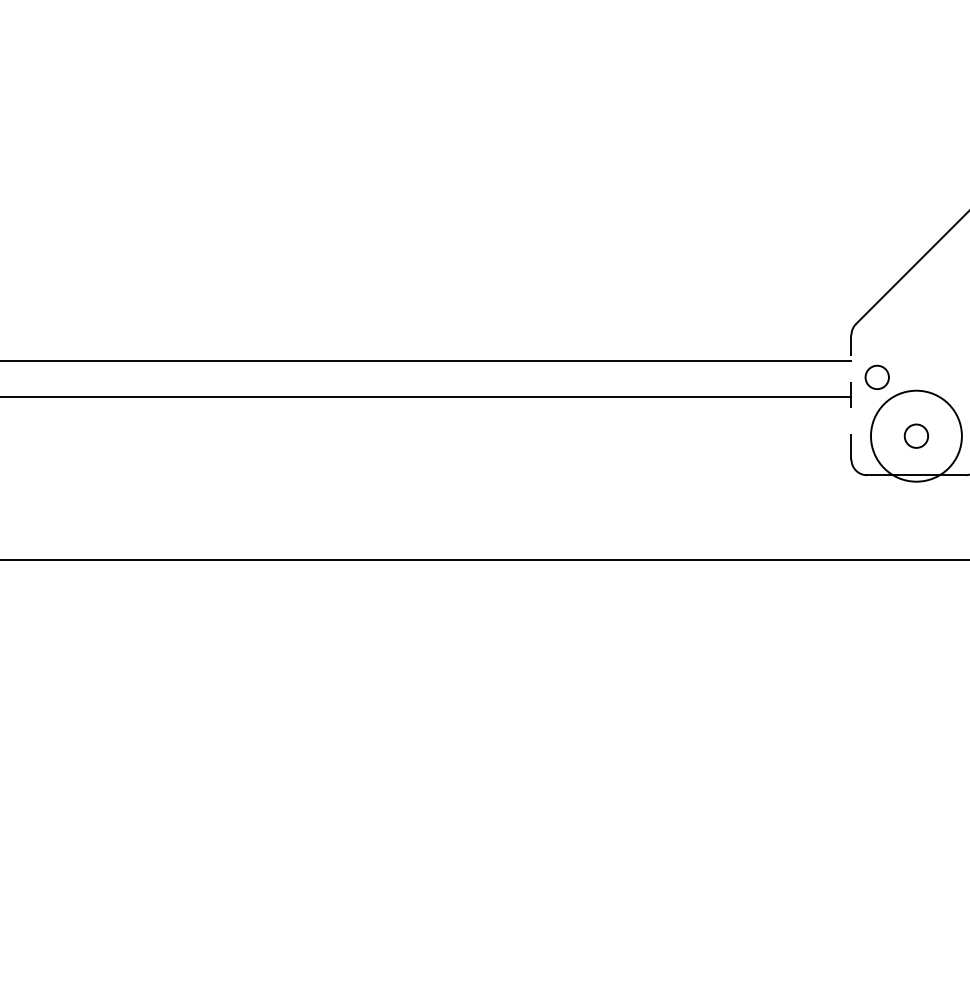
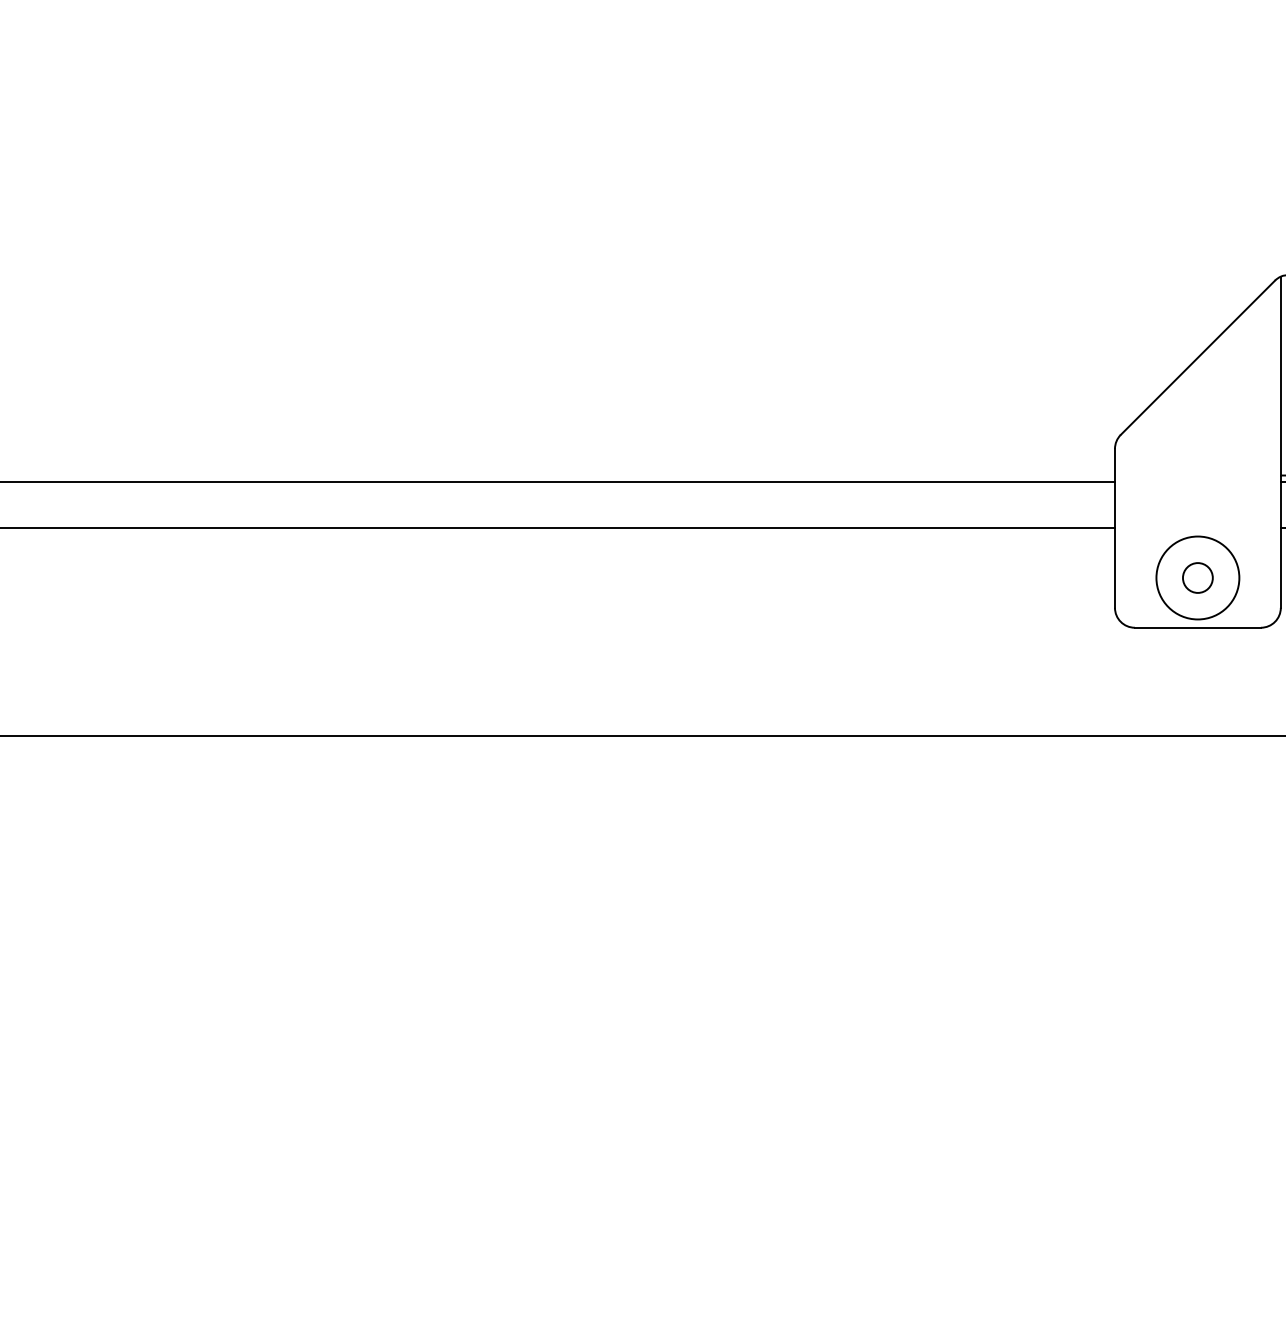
circle: (876, 377) -> (1147, 502), removed
line: (851, 396) -> (1114, 527), dashed -> solid
circle: (916, 435) -> (1197, 577), size x0.71

